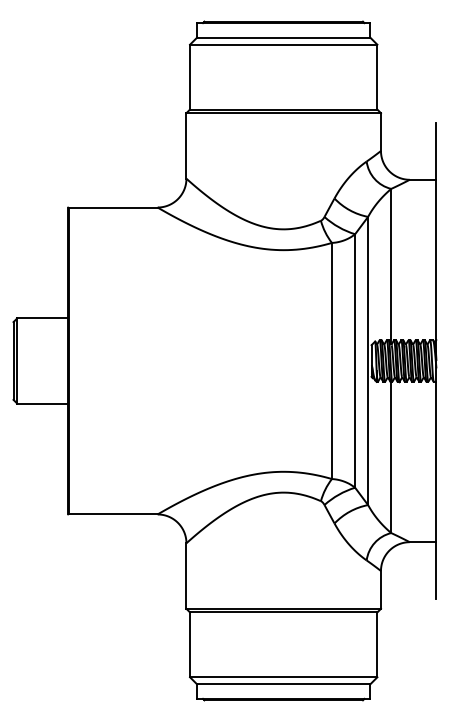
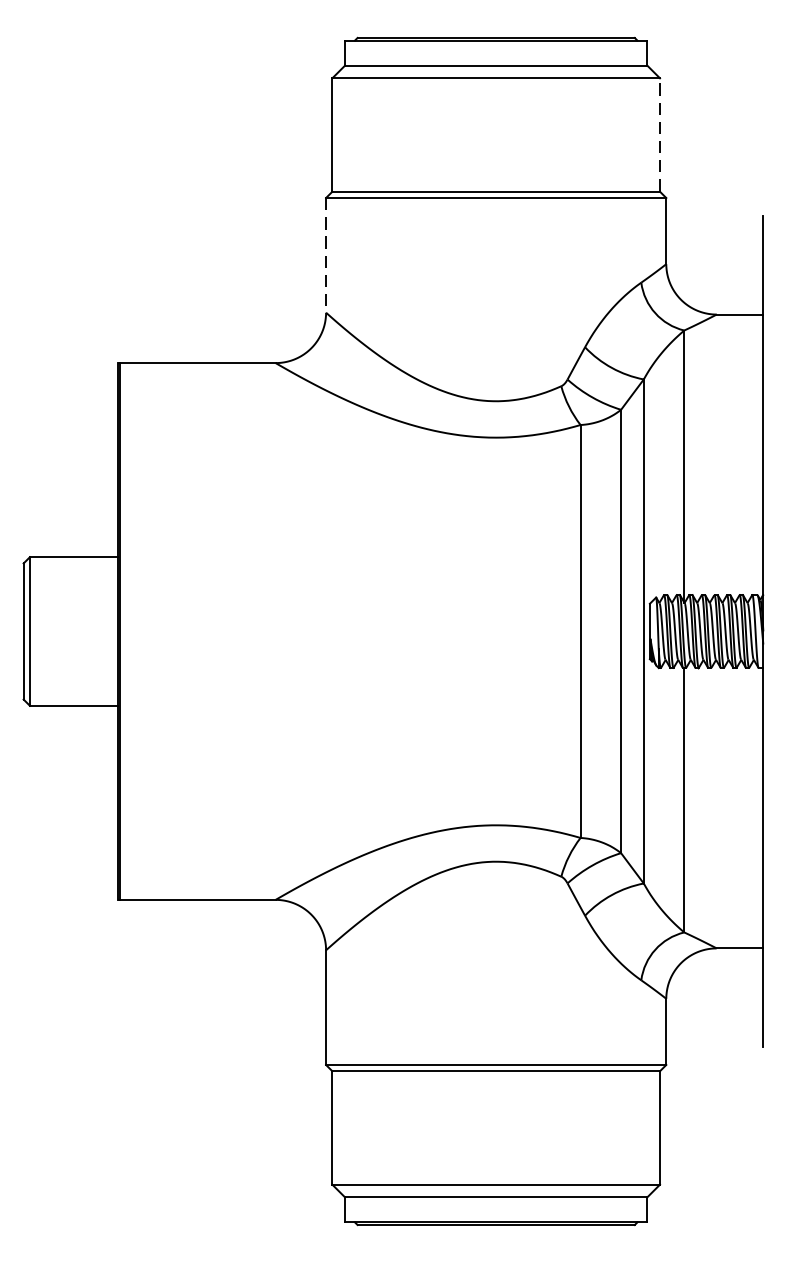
line: (377, 76) -> (660, 133), solid -> dashed
line: (186, 145) -> (326, 254), solid -> dashed

